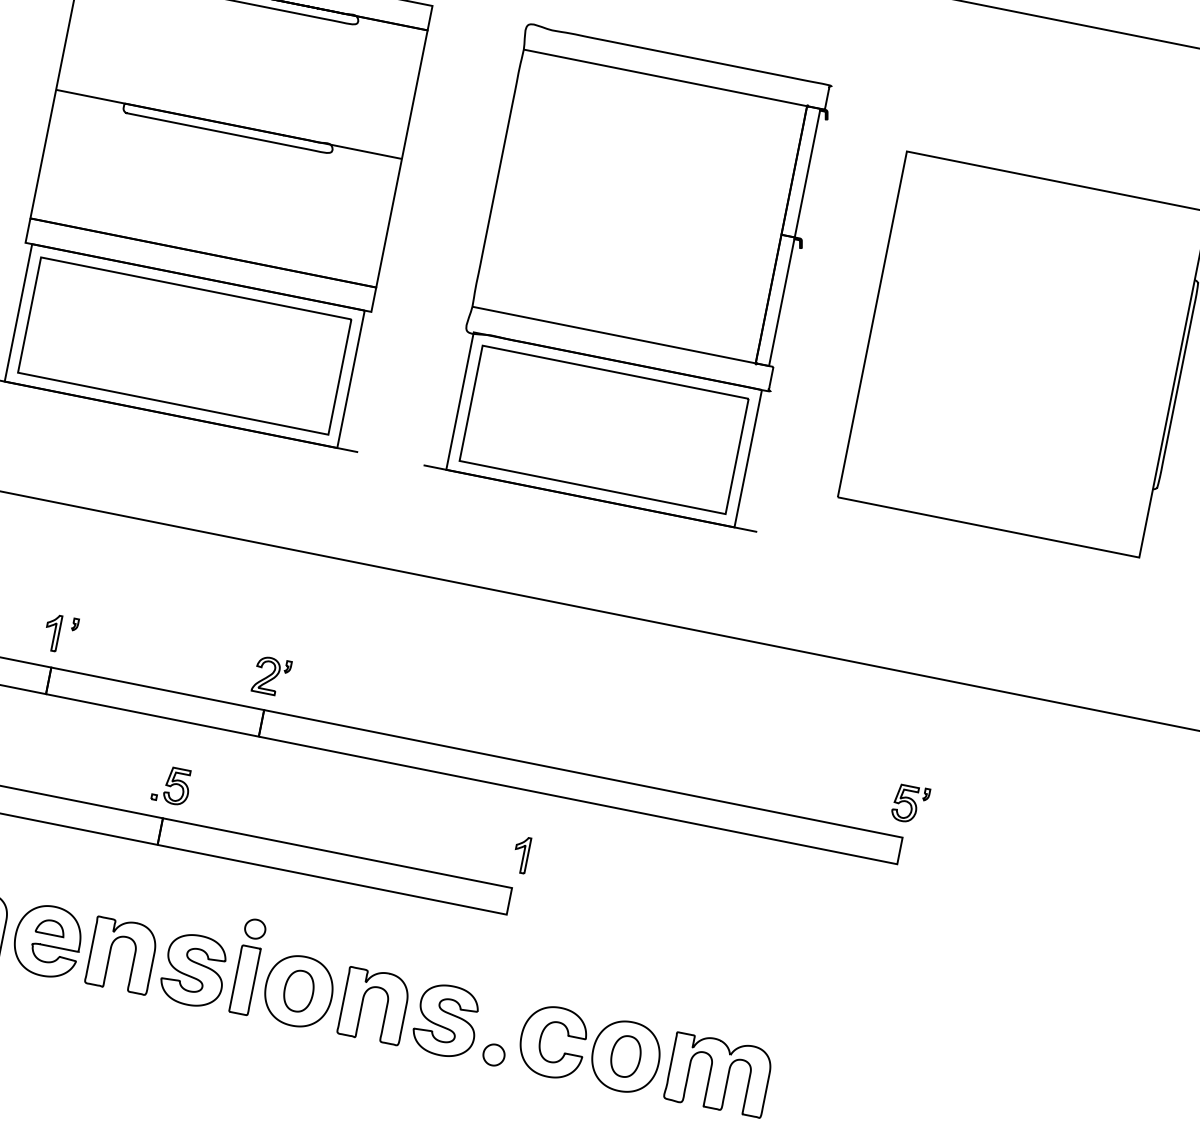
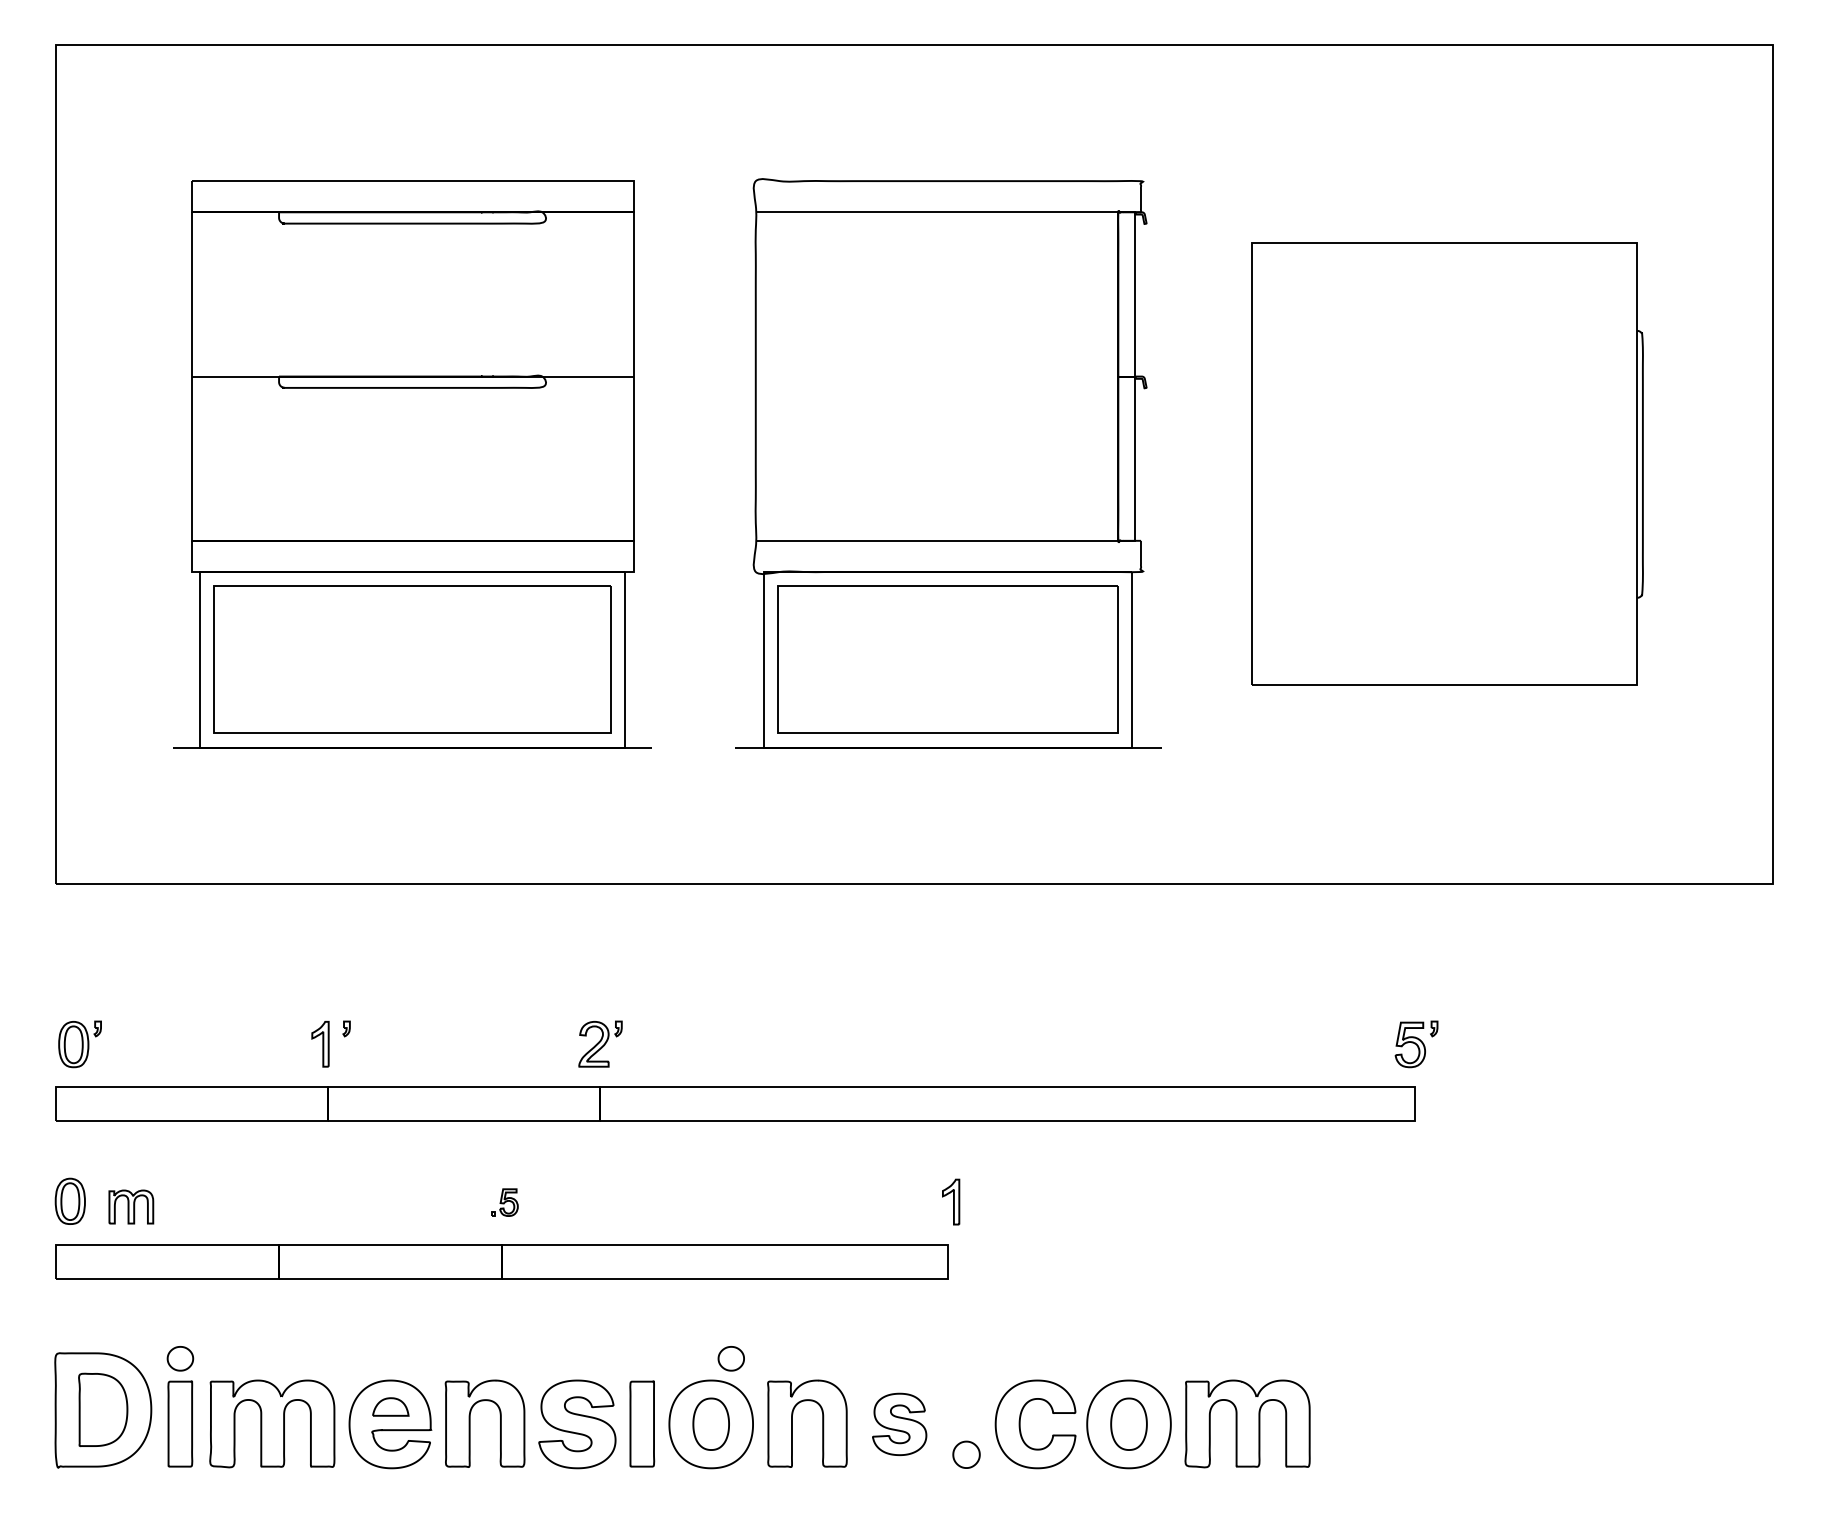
part: (171, 785) -> (504, 1202), size x0.6
part: (254, 928) -> (730, 1358), moved
part: (446, 1020) -> (899, 1424), size x0.7

